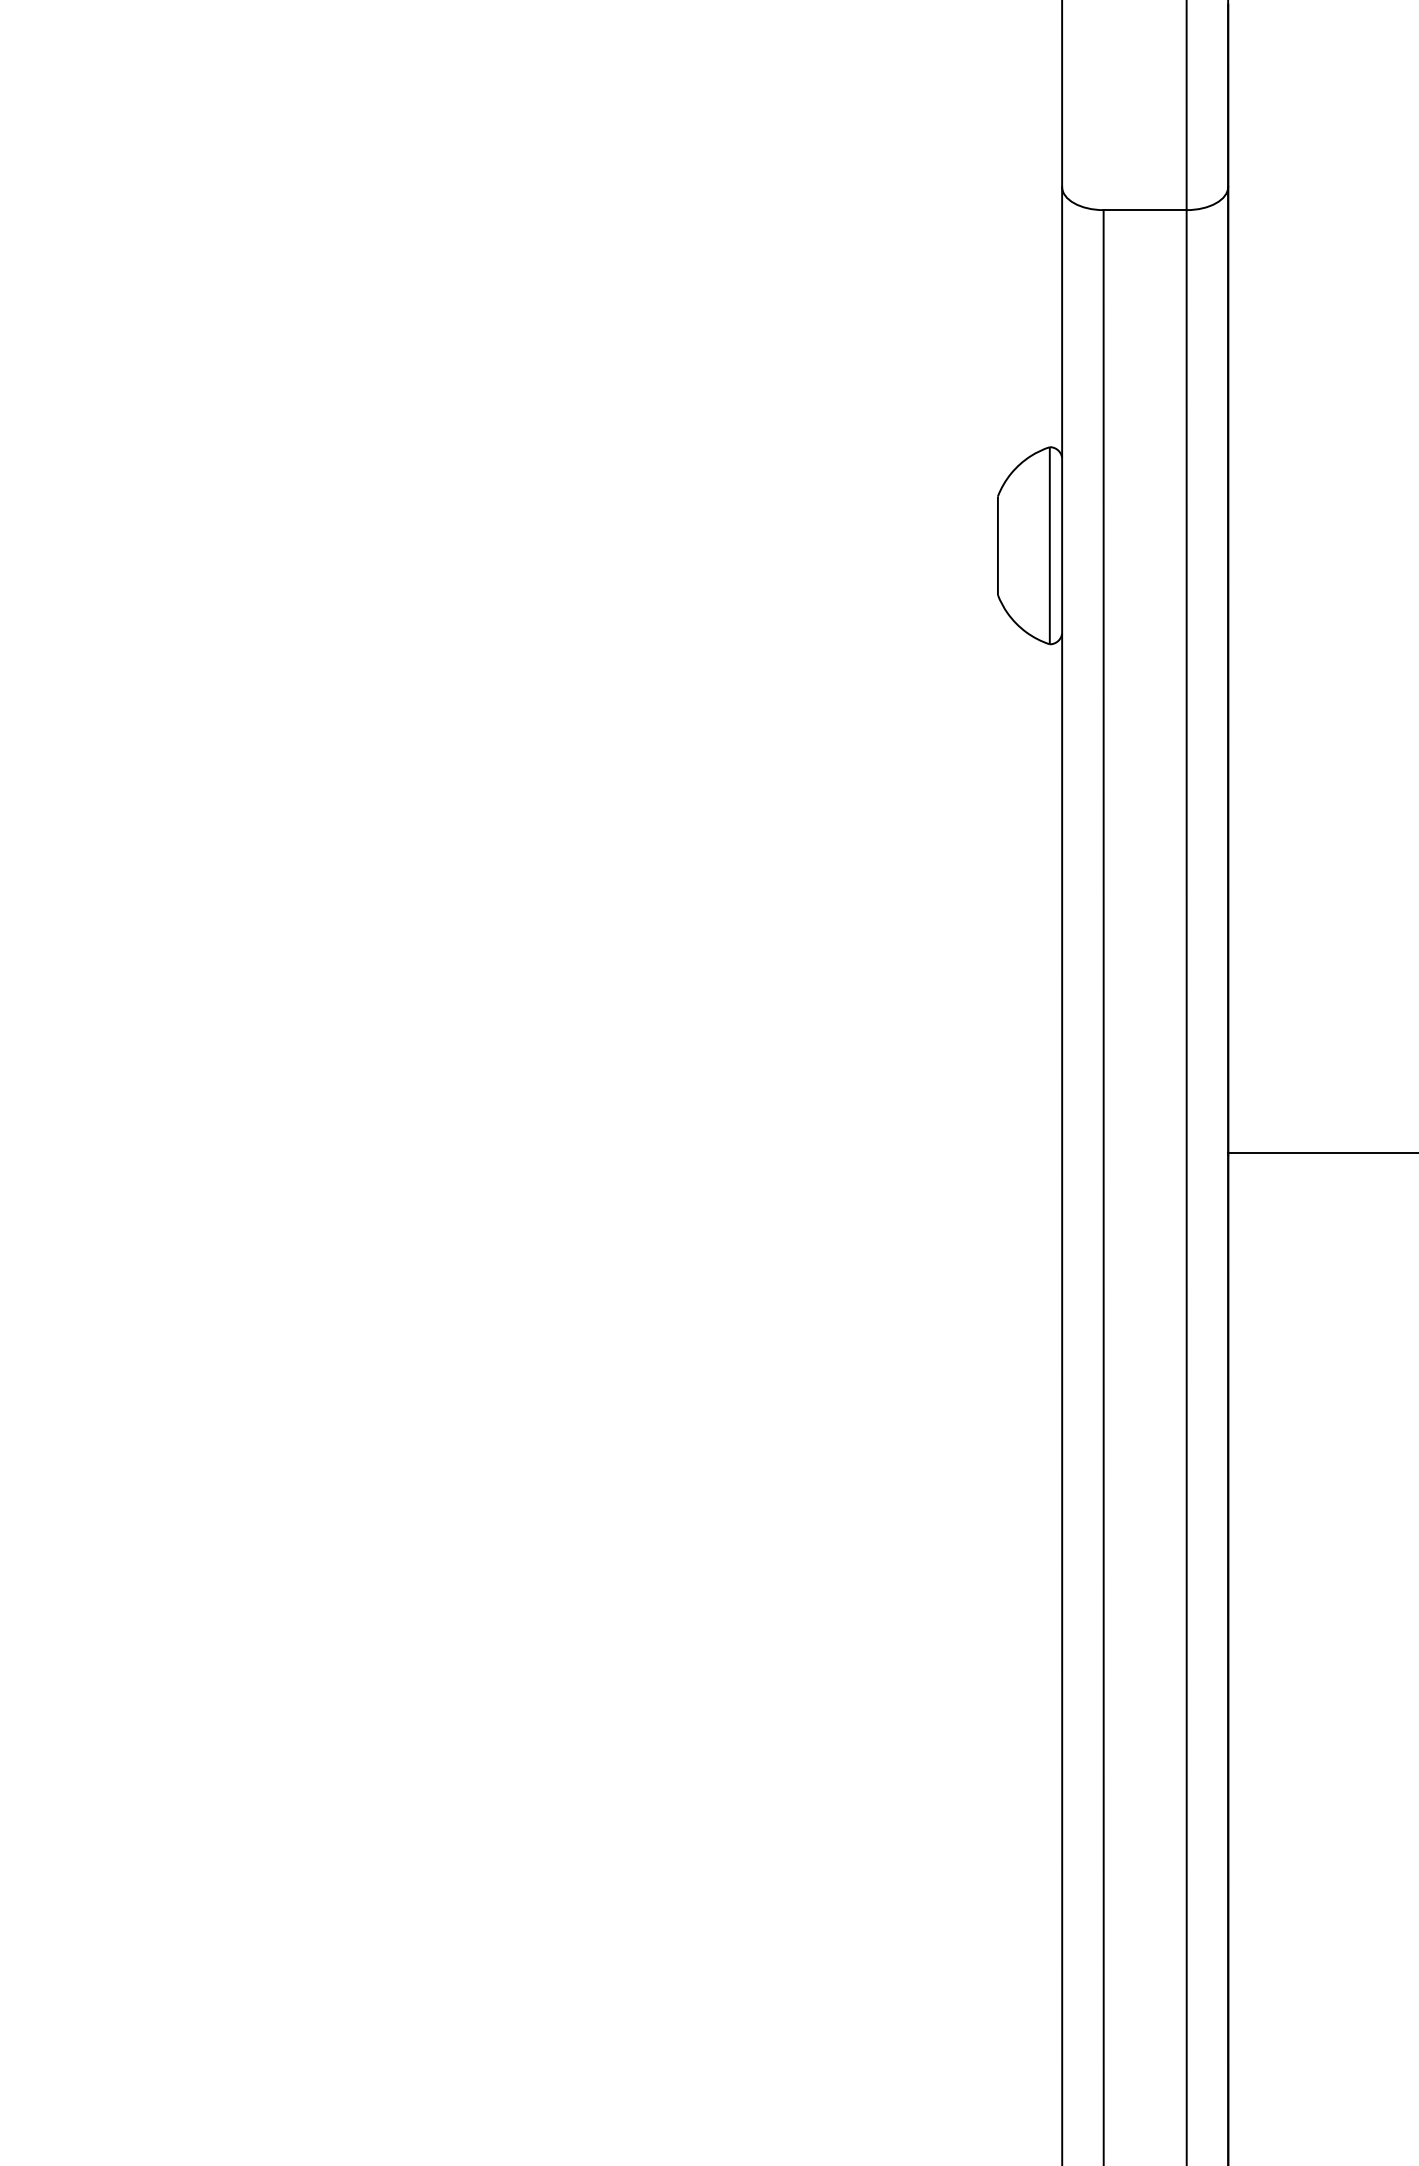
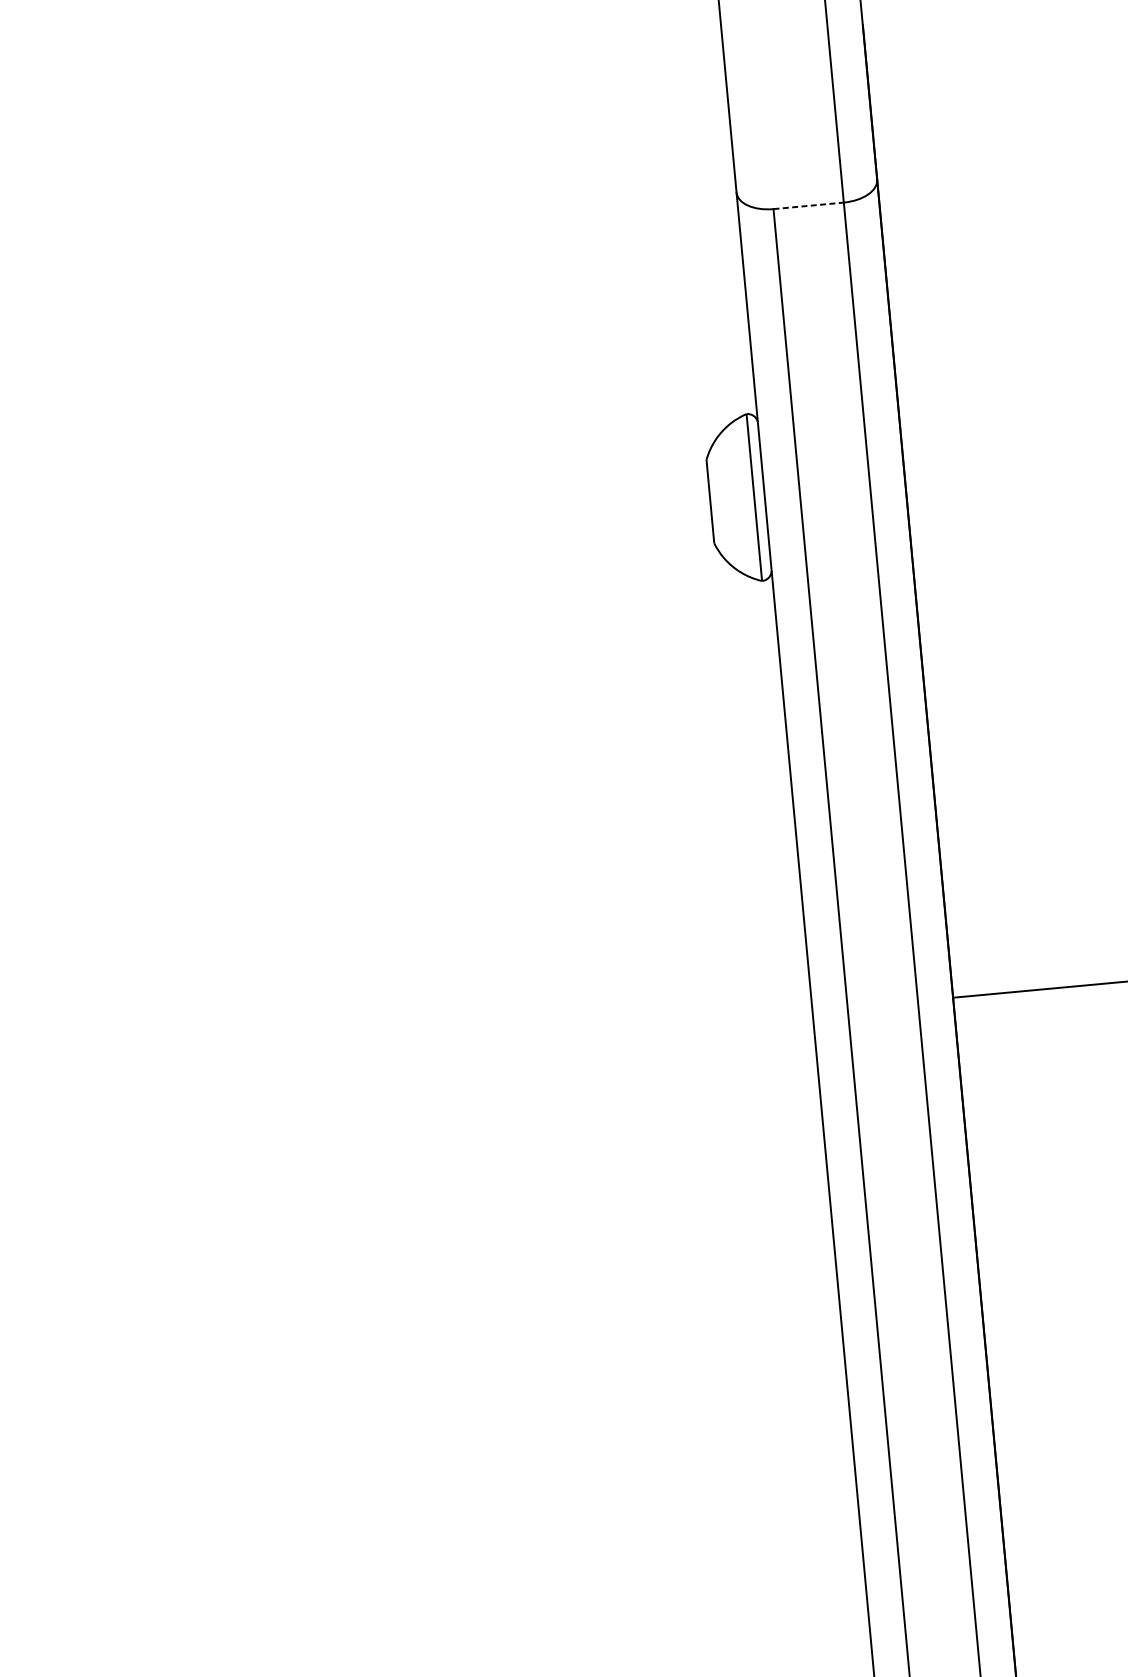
line: (1145, 210) -> (809, 206), solid -> dashed

